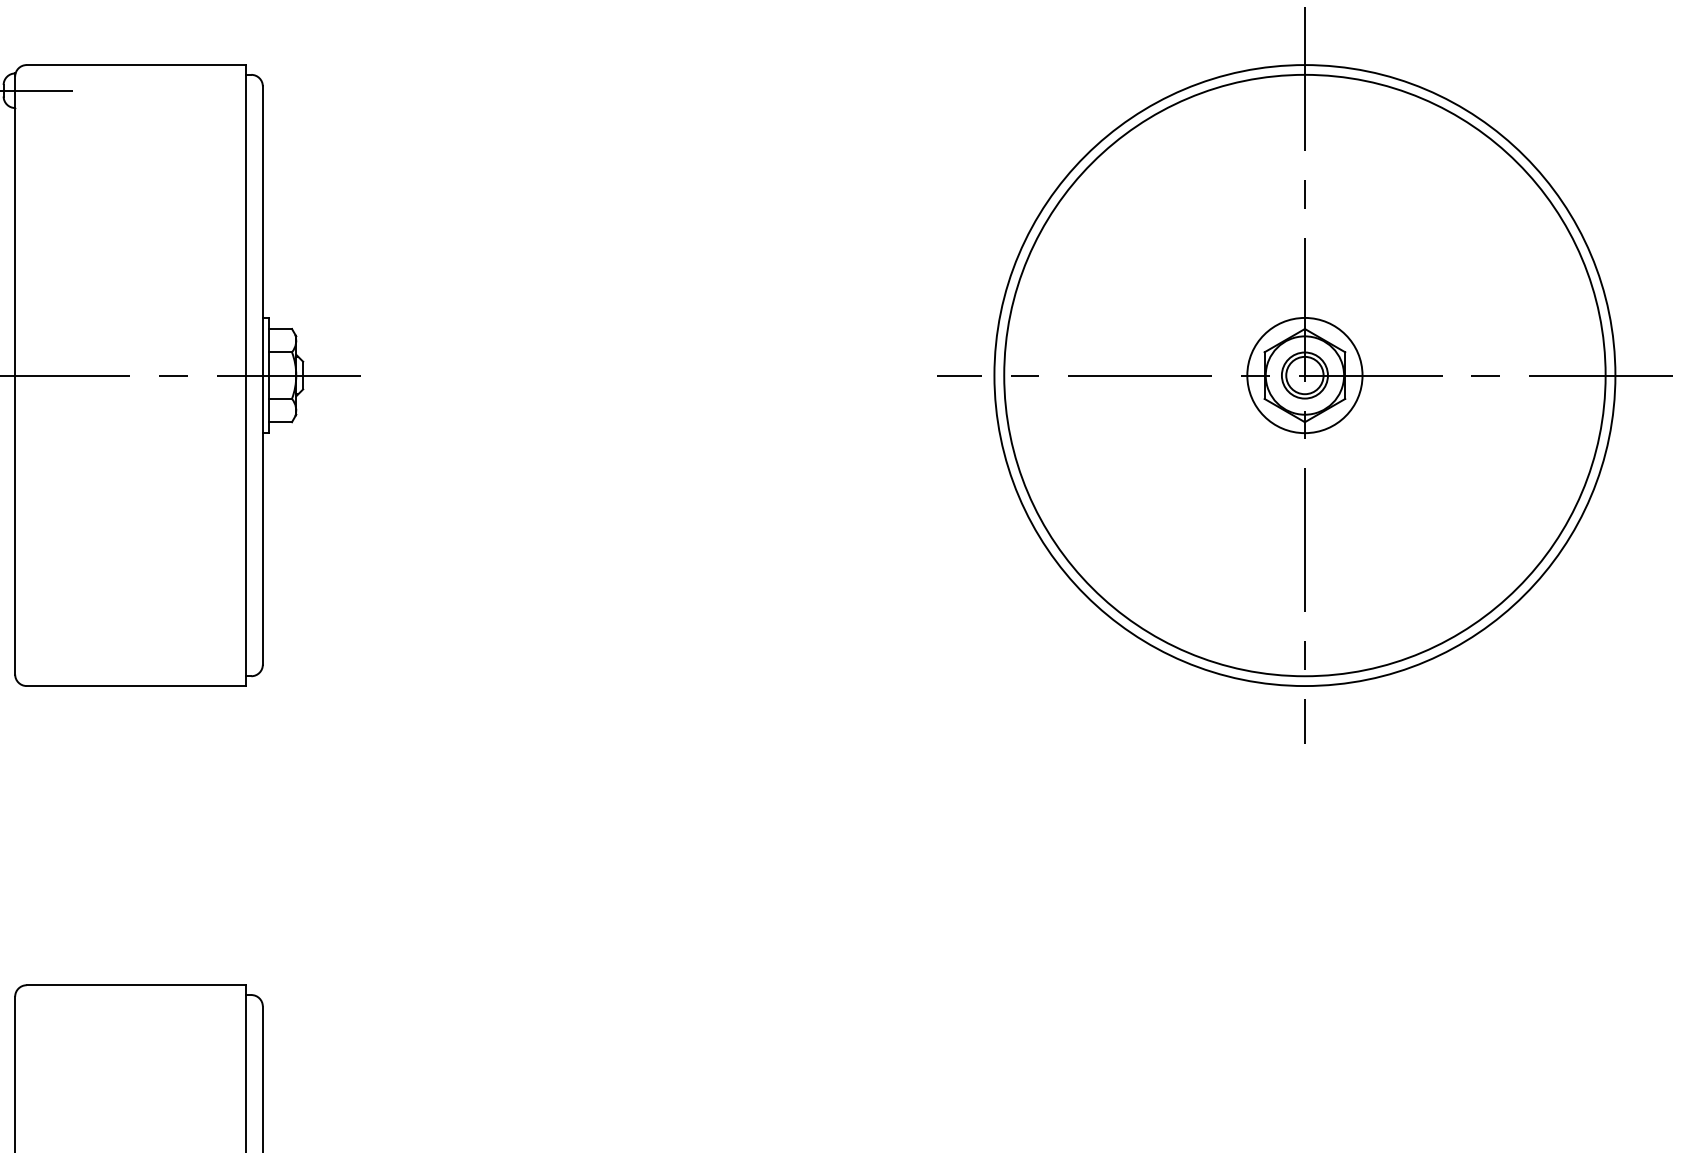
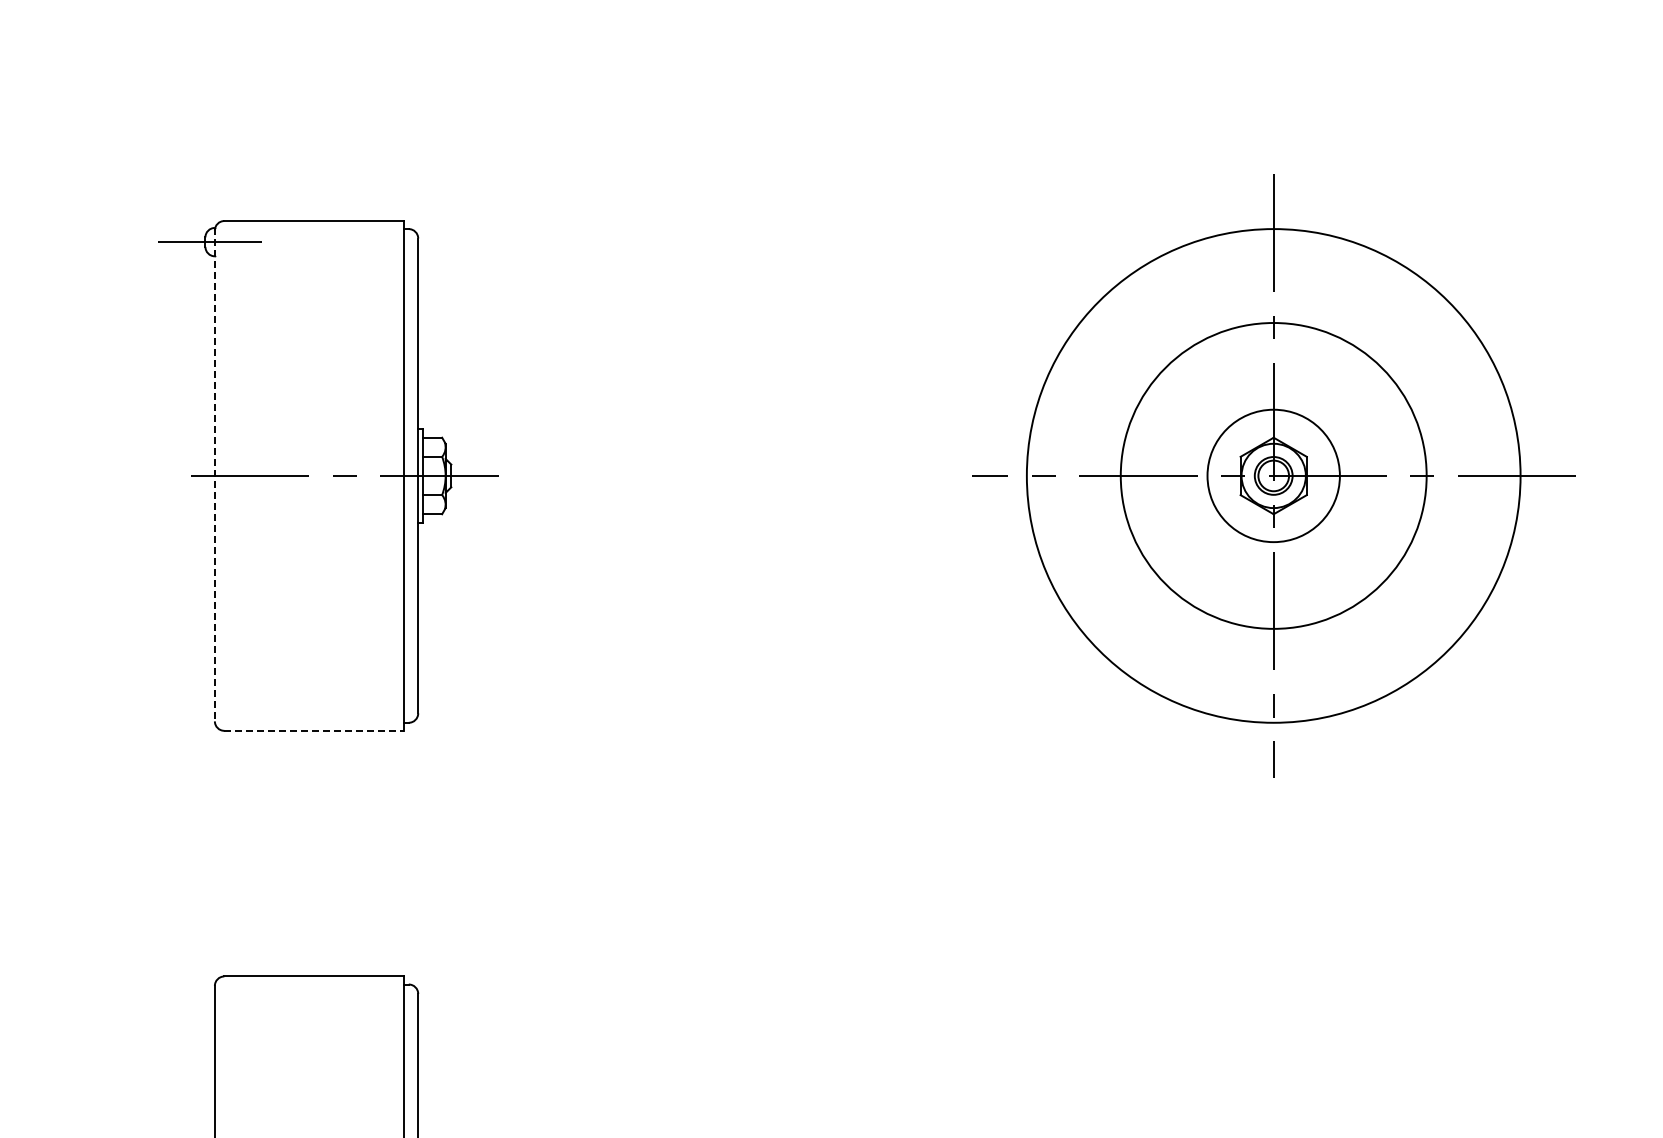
line: (14, 373) -> (214, 474), solid -> dashed
circle: (1304, 375) -> (1273, 475), size x0.6
circle: (1304, 375) -> (1273, 475), size x1.4
line: (136, 685) -> (314, 730), solid -> dashed

